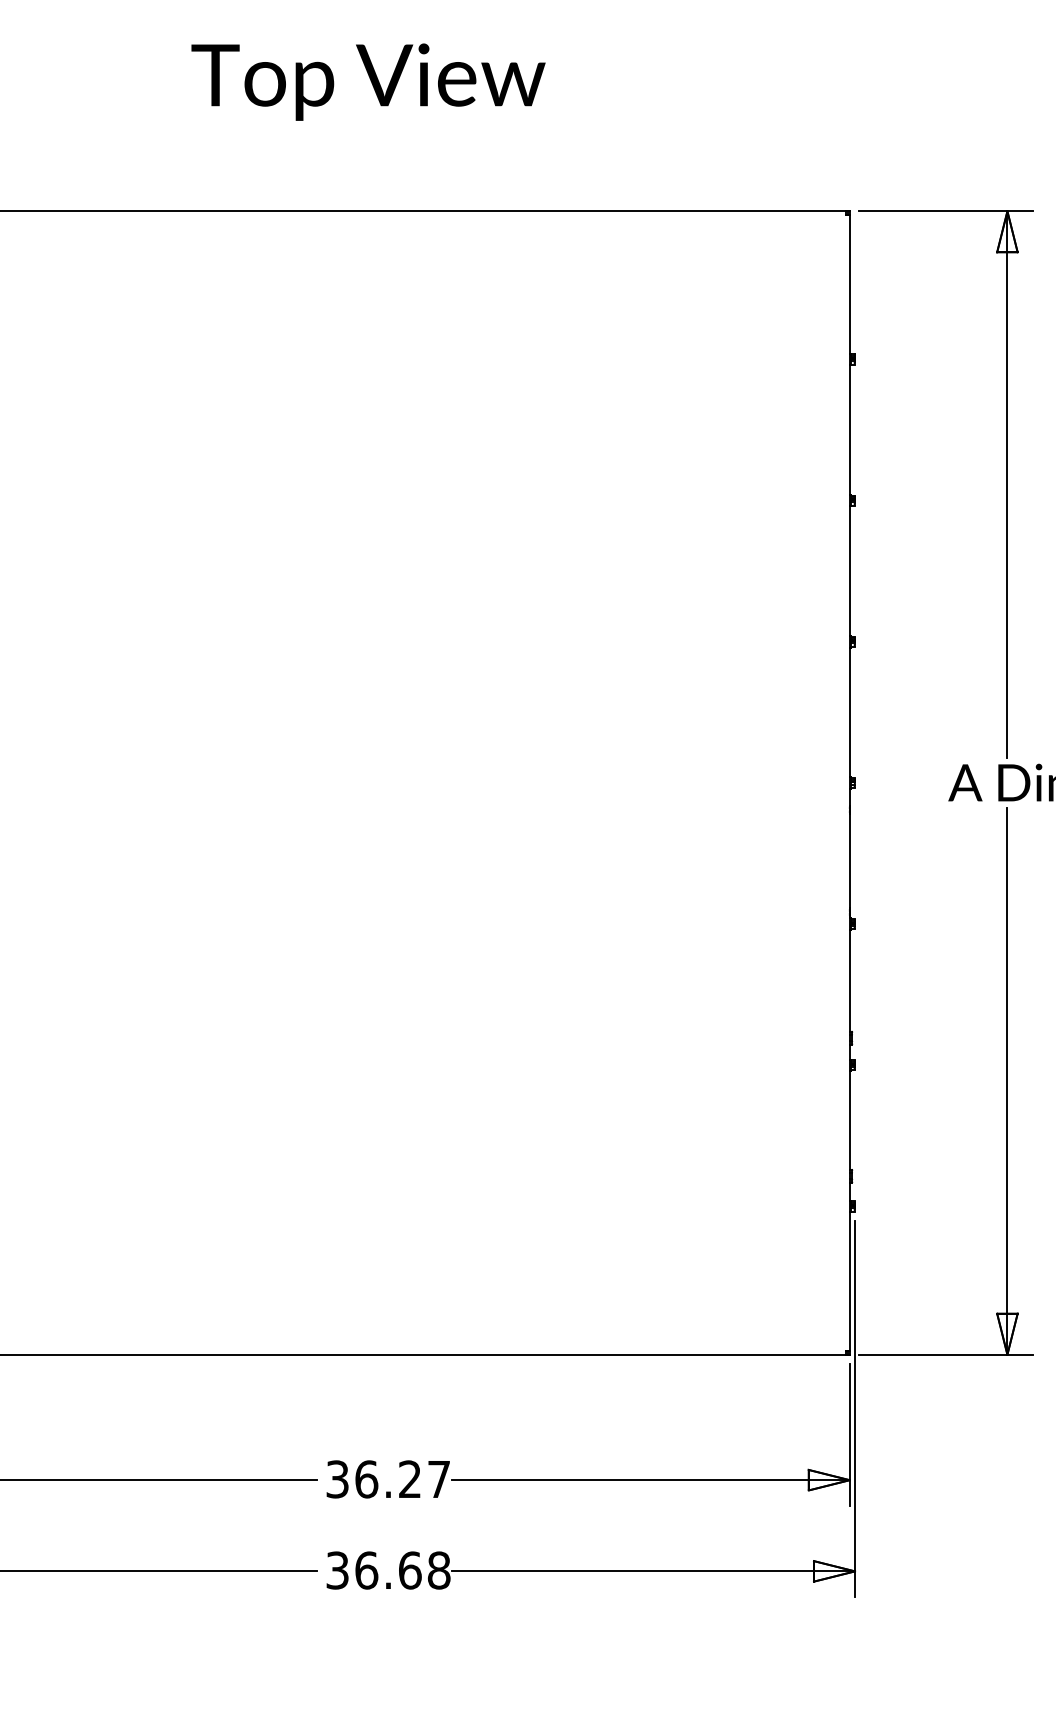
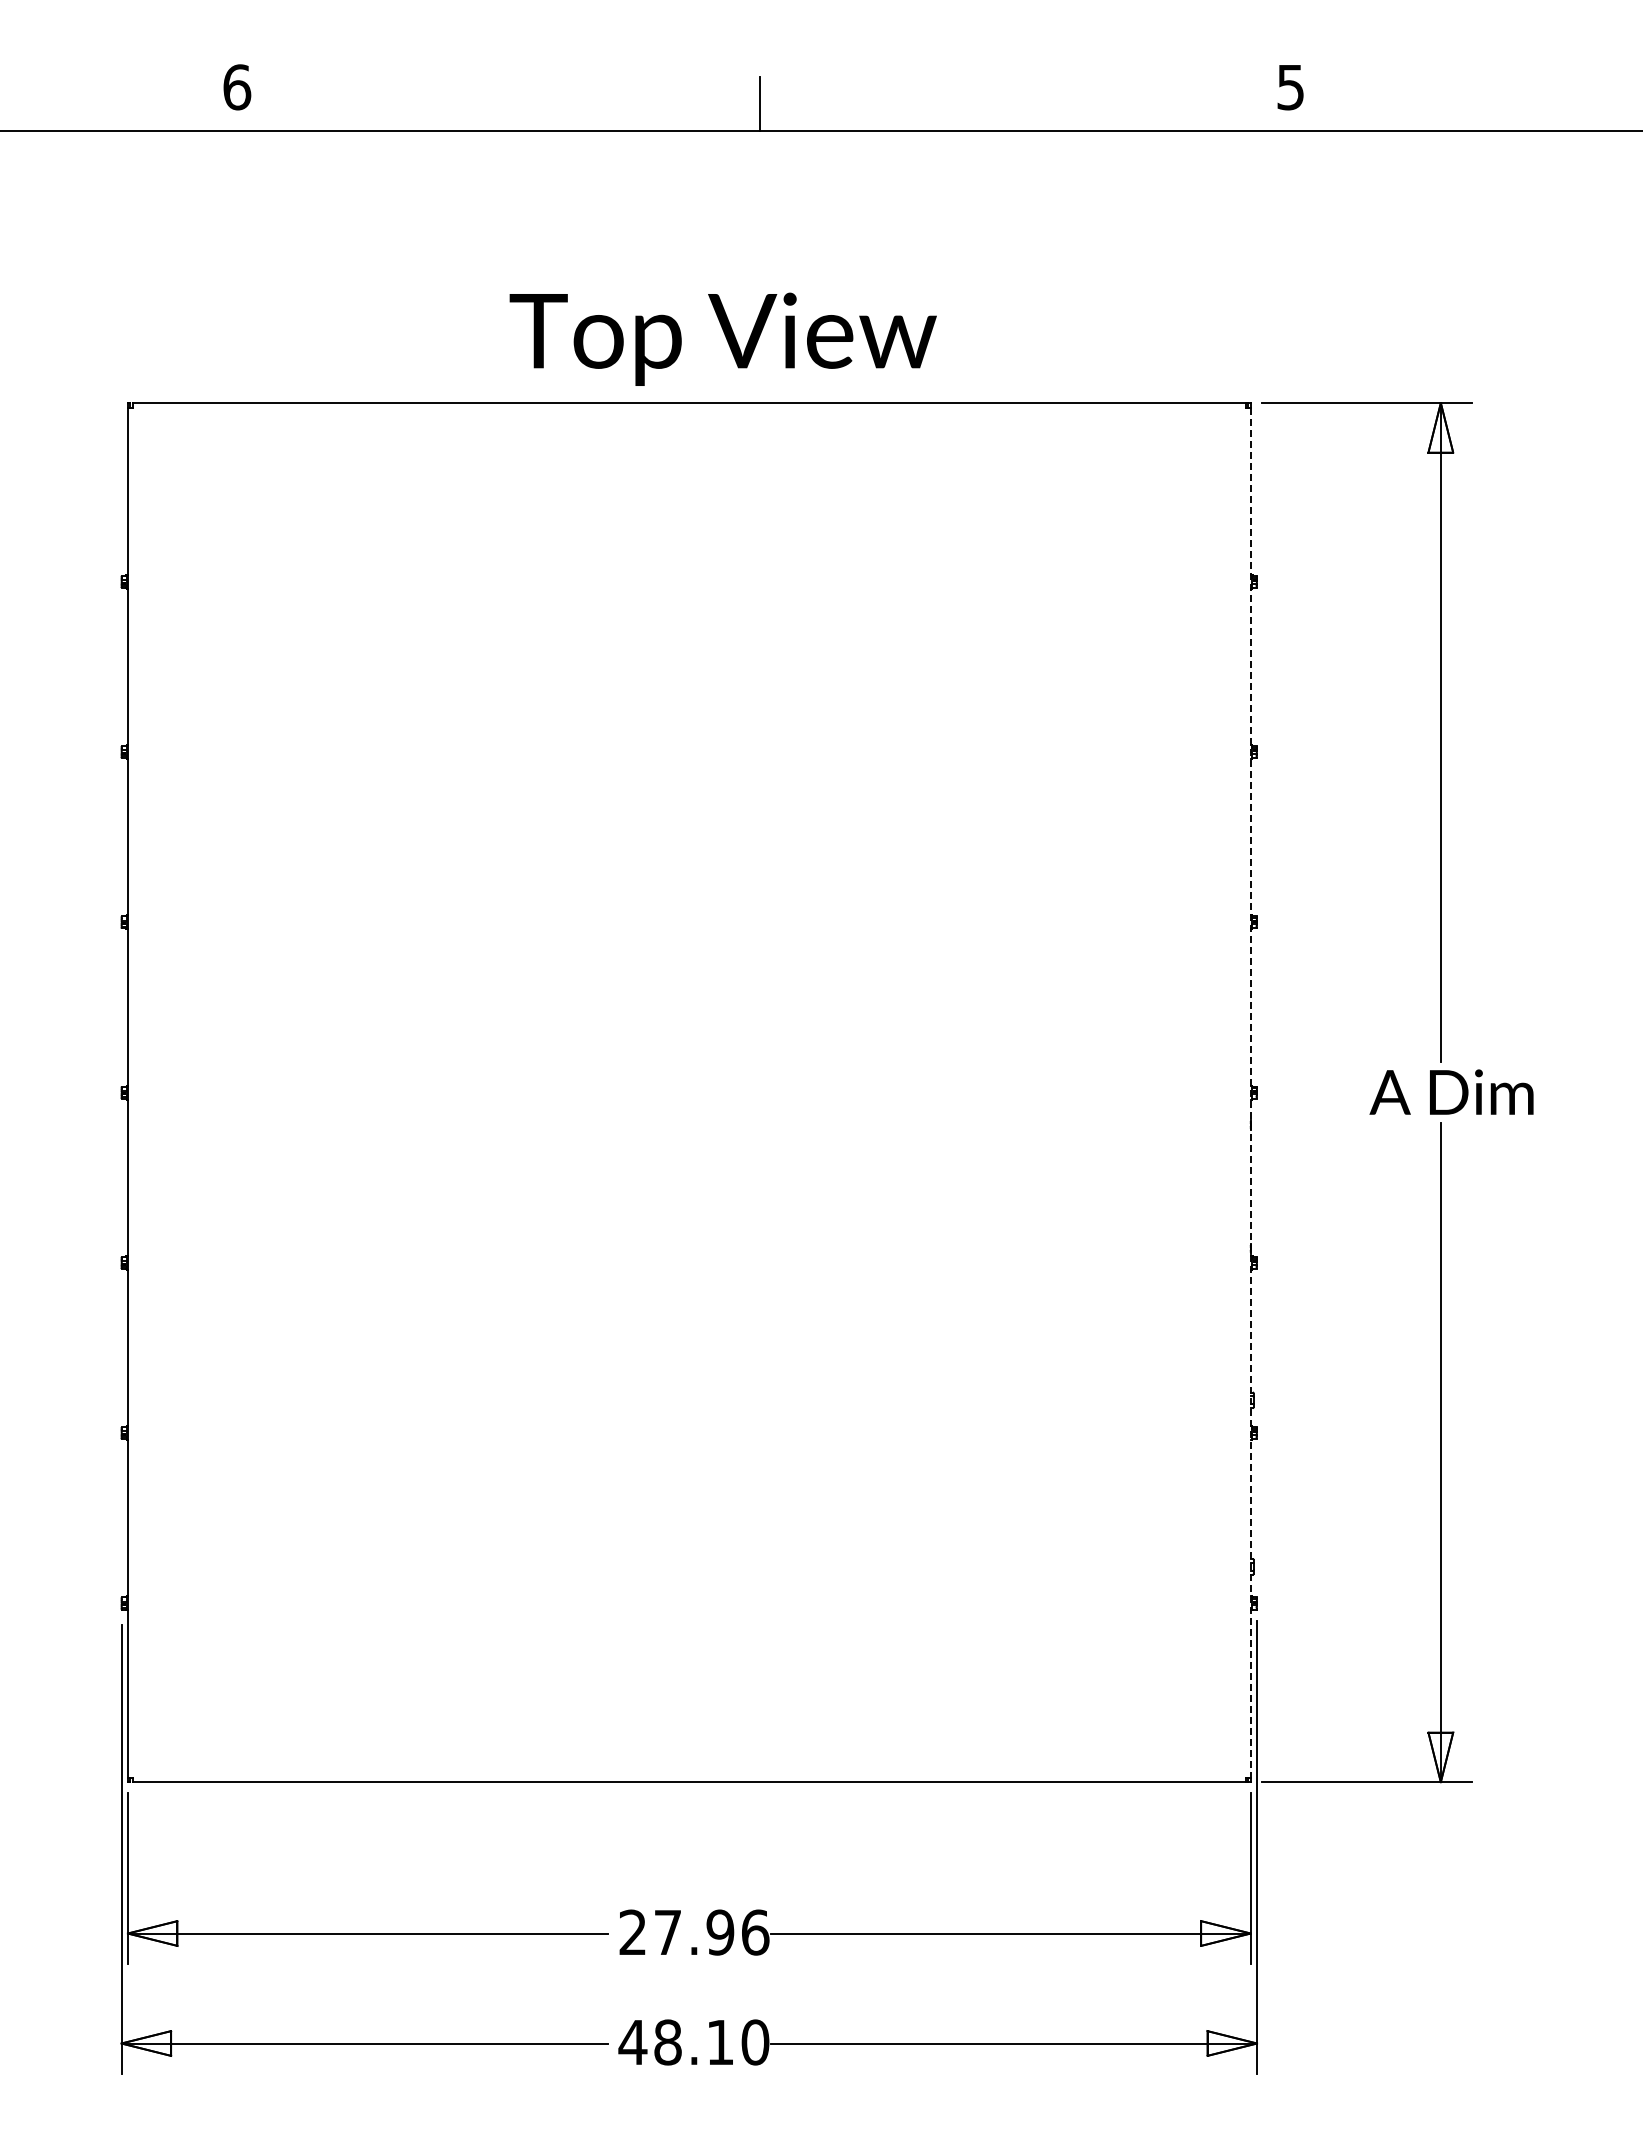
text: (367, 81) -> (722, 338), moved
line: (849, 782) -> (1250, 1092), solid -> dashed
text: (388, 1479) -> (694, 1932), 36.27 -> 27.96
text: (387, 1570) -> (693, 2042), 36.68 -> 48.10

